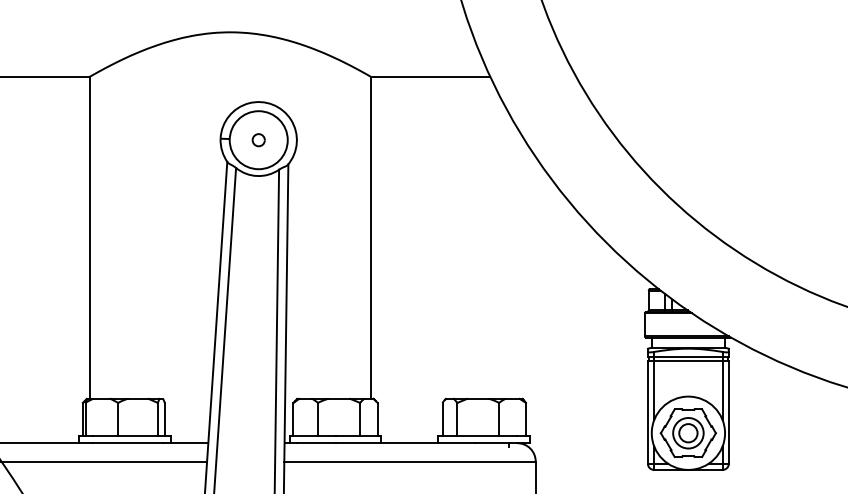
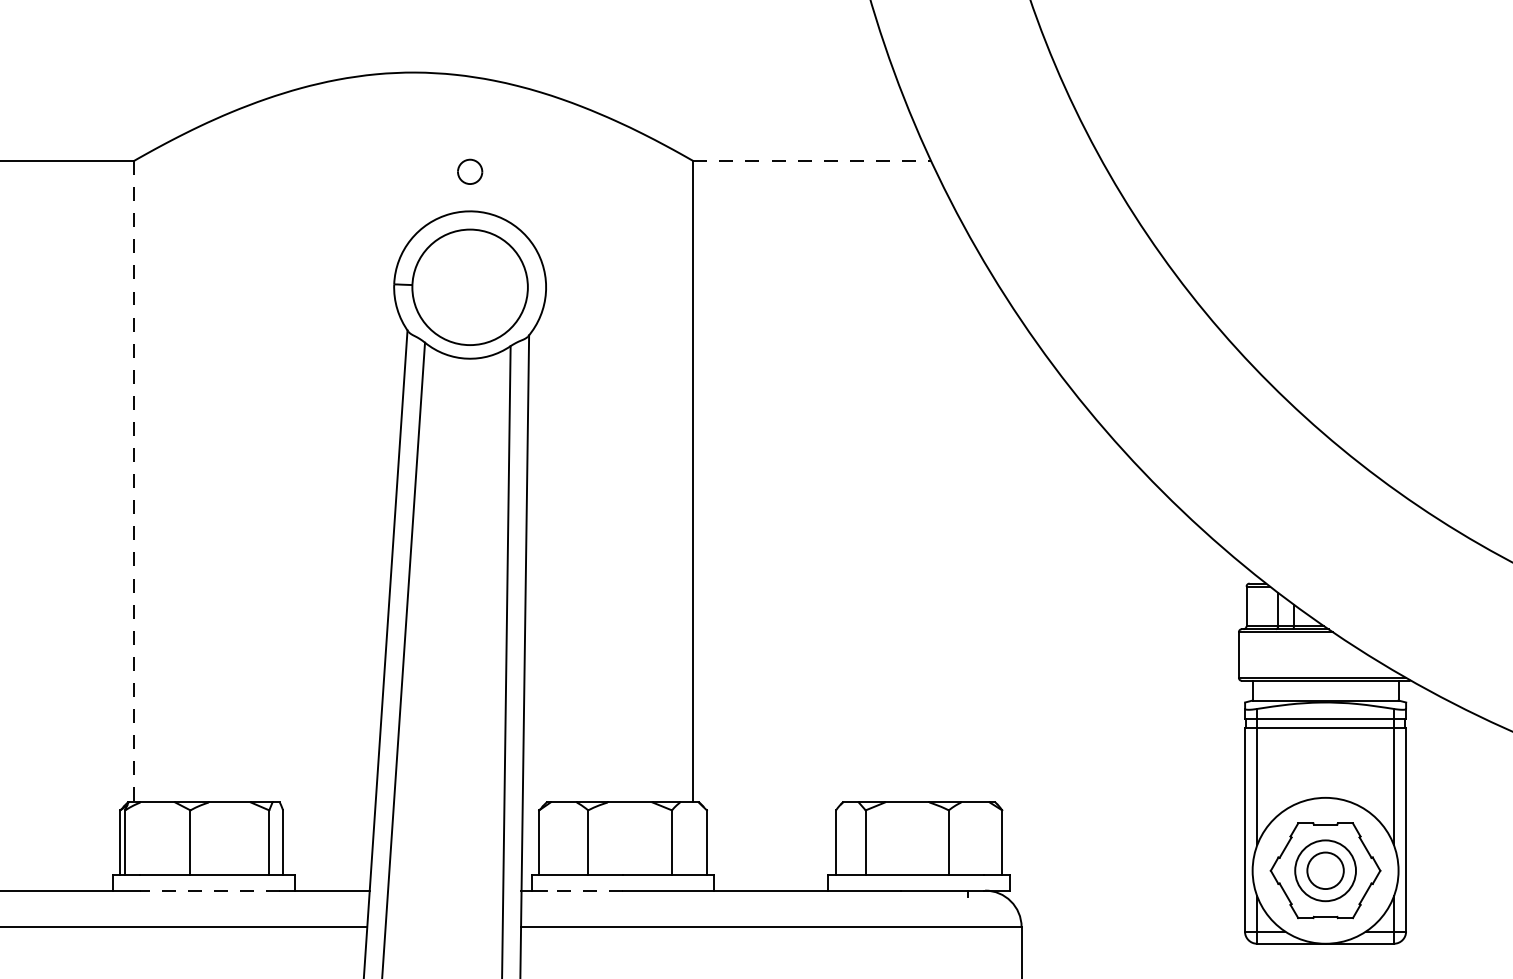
line: (430, 76) -> (812, 160), solid -> dashed
part: (258, 140) -> (469, 172), moved
line: (89, 238) -> (133, 483), solid -> dashed
line: (127, 443) -> (208, 891), solid -> dashed
line: (315, 443) -> (583, 891), solid -> dashed

